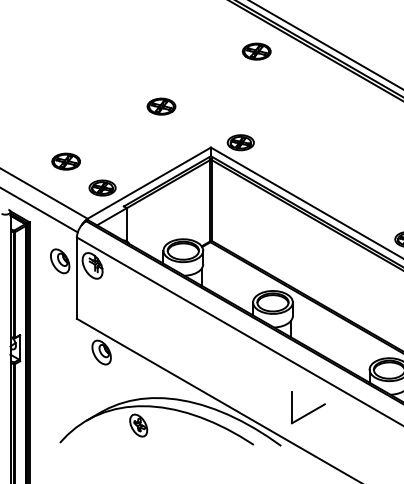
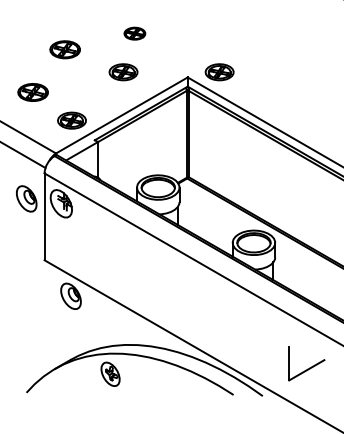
part: (161, 106) -> (134, 33), size x0.7
part: (95, 121) -> (64, 49), added
part: (150, 142) -> (123, 72), added
part: (308, 407) -> (306, 363), moved

